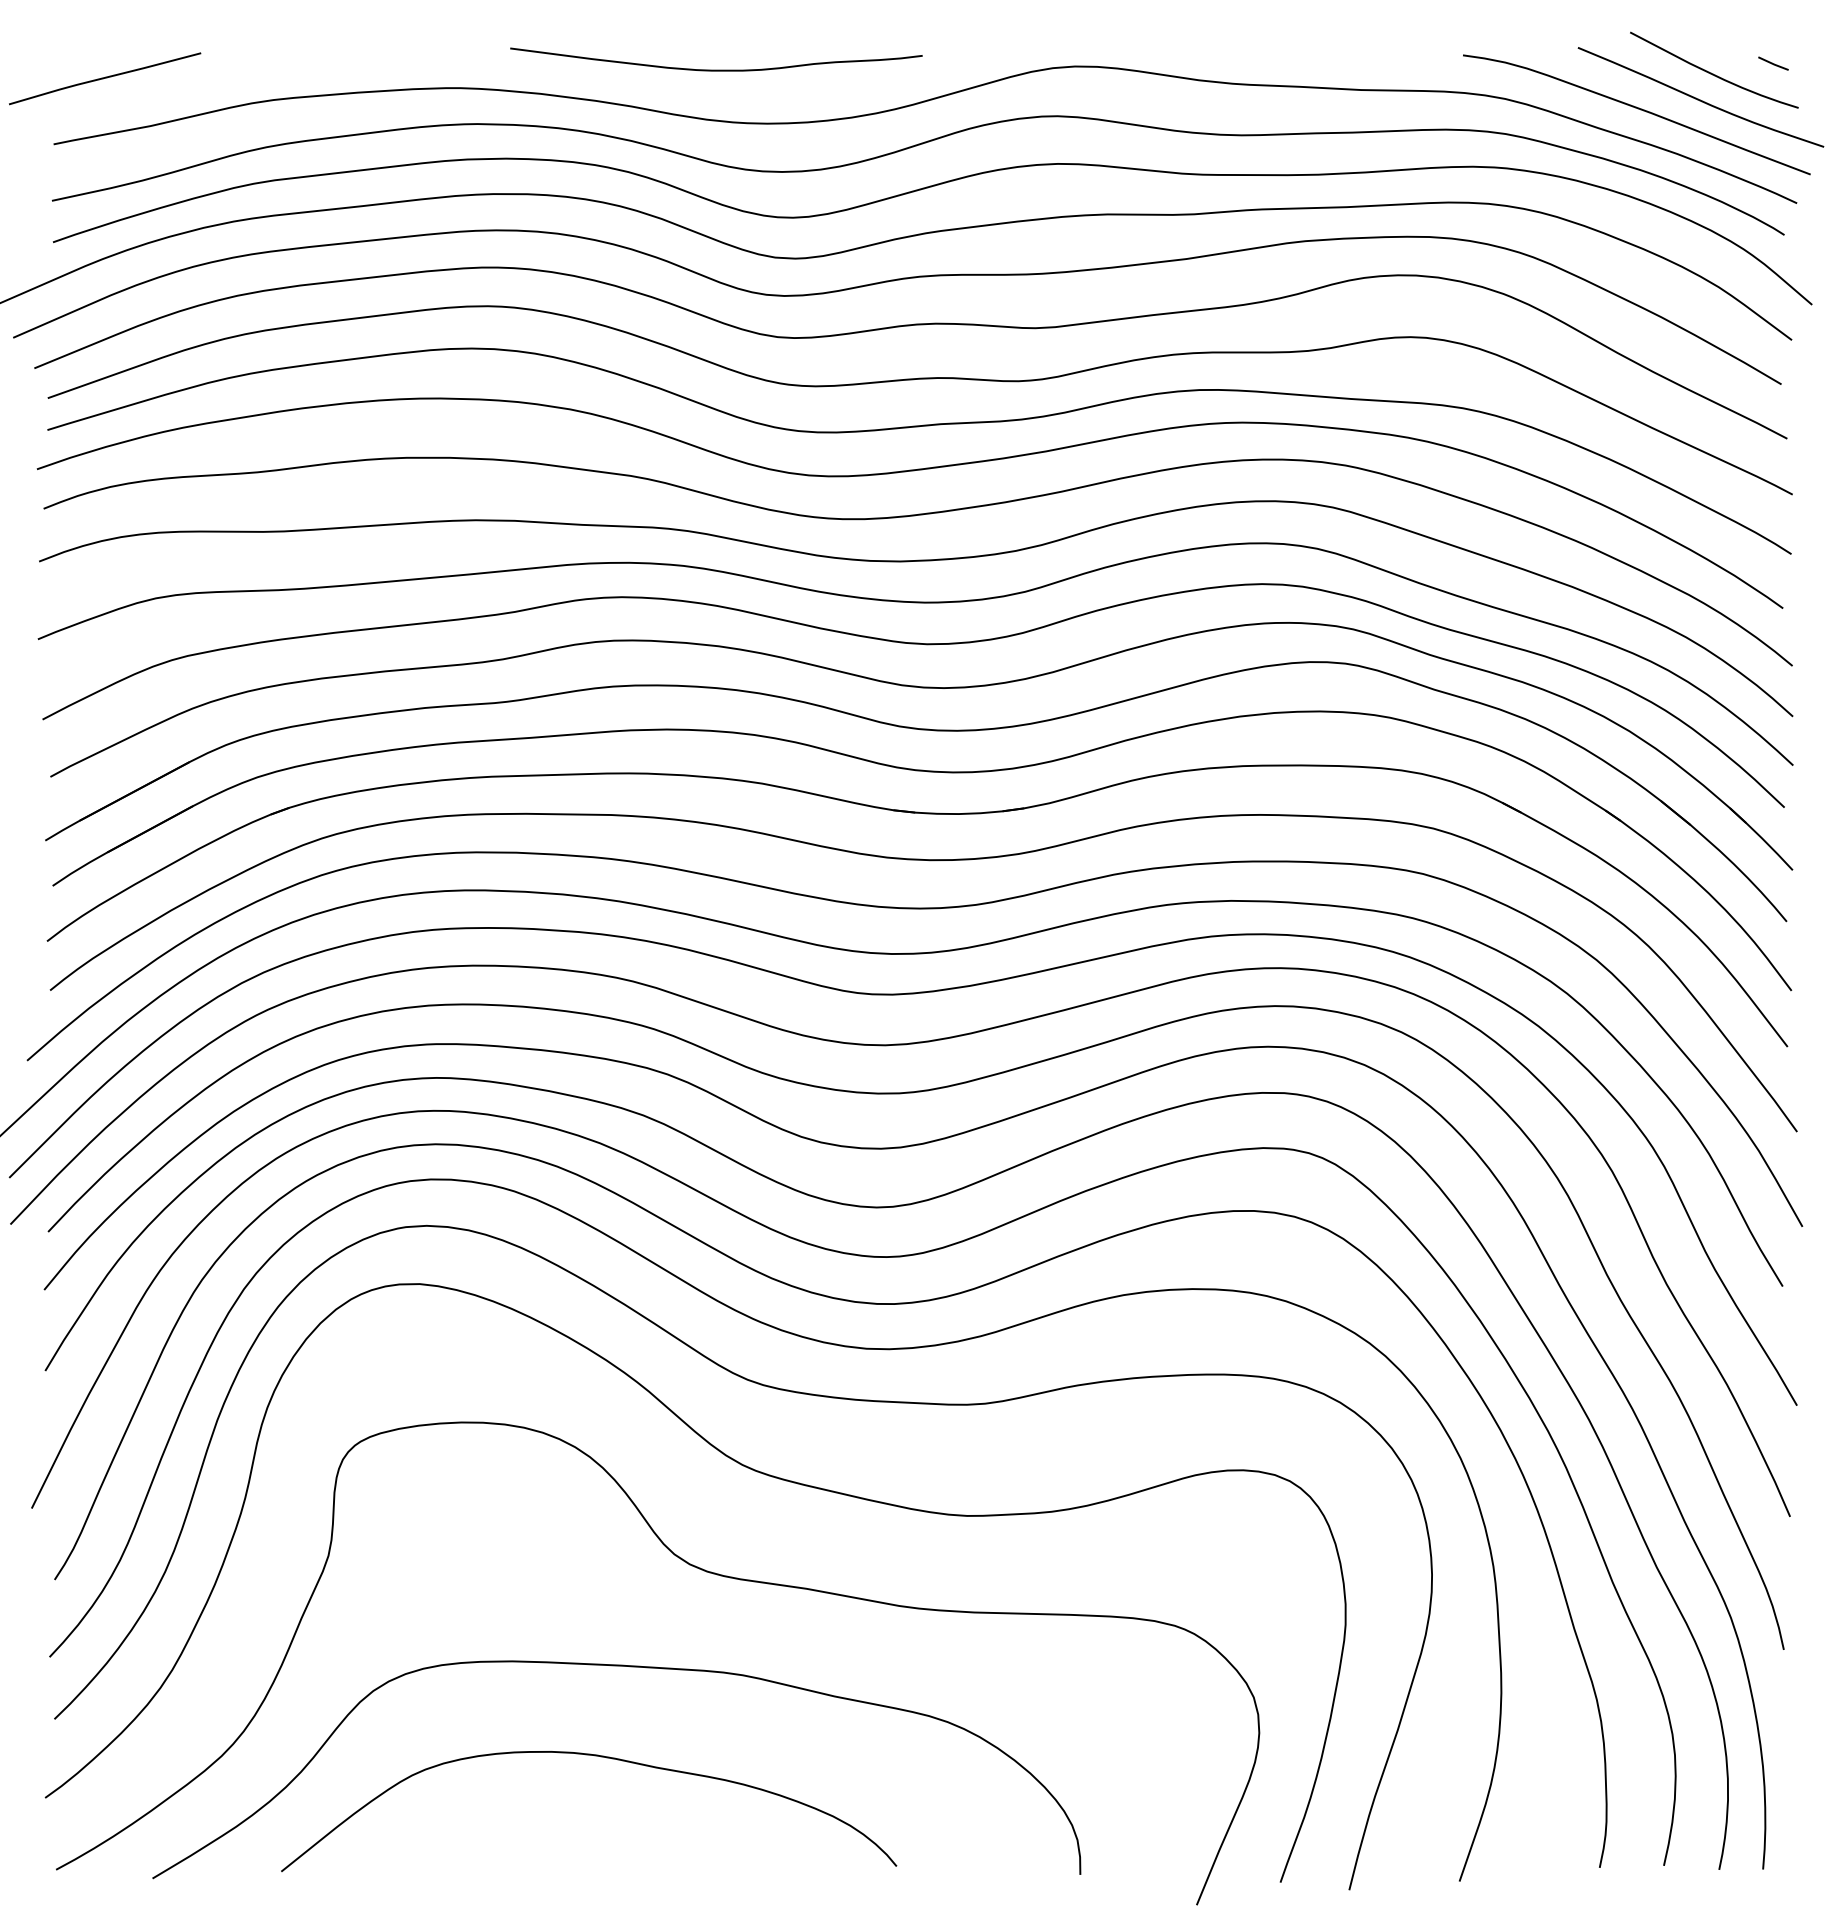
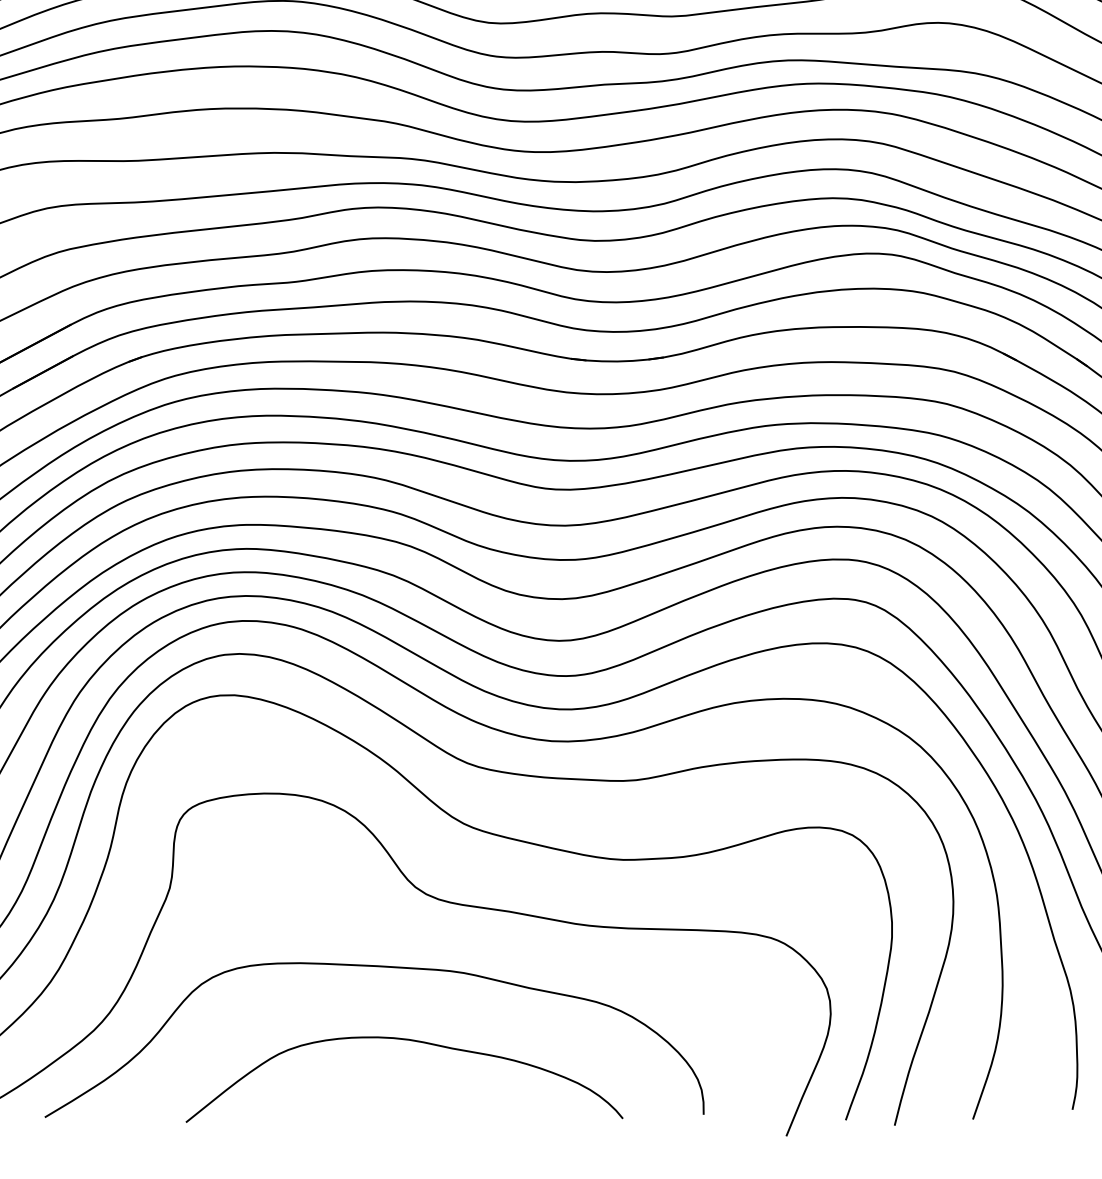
curve: (600, 1757) -> (412, 1041), moved

